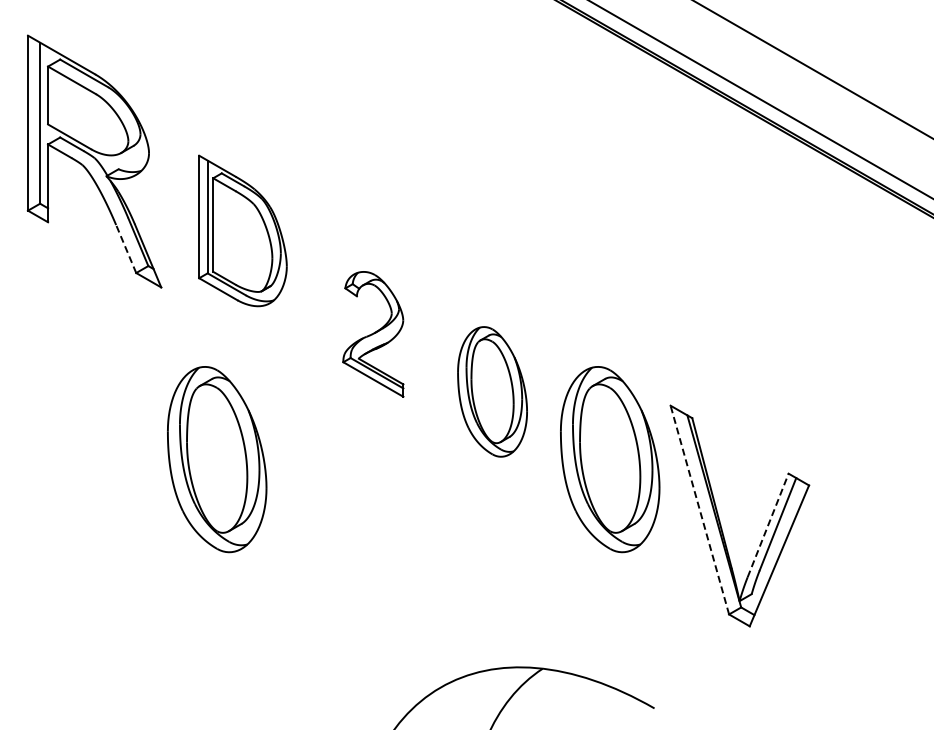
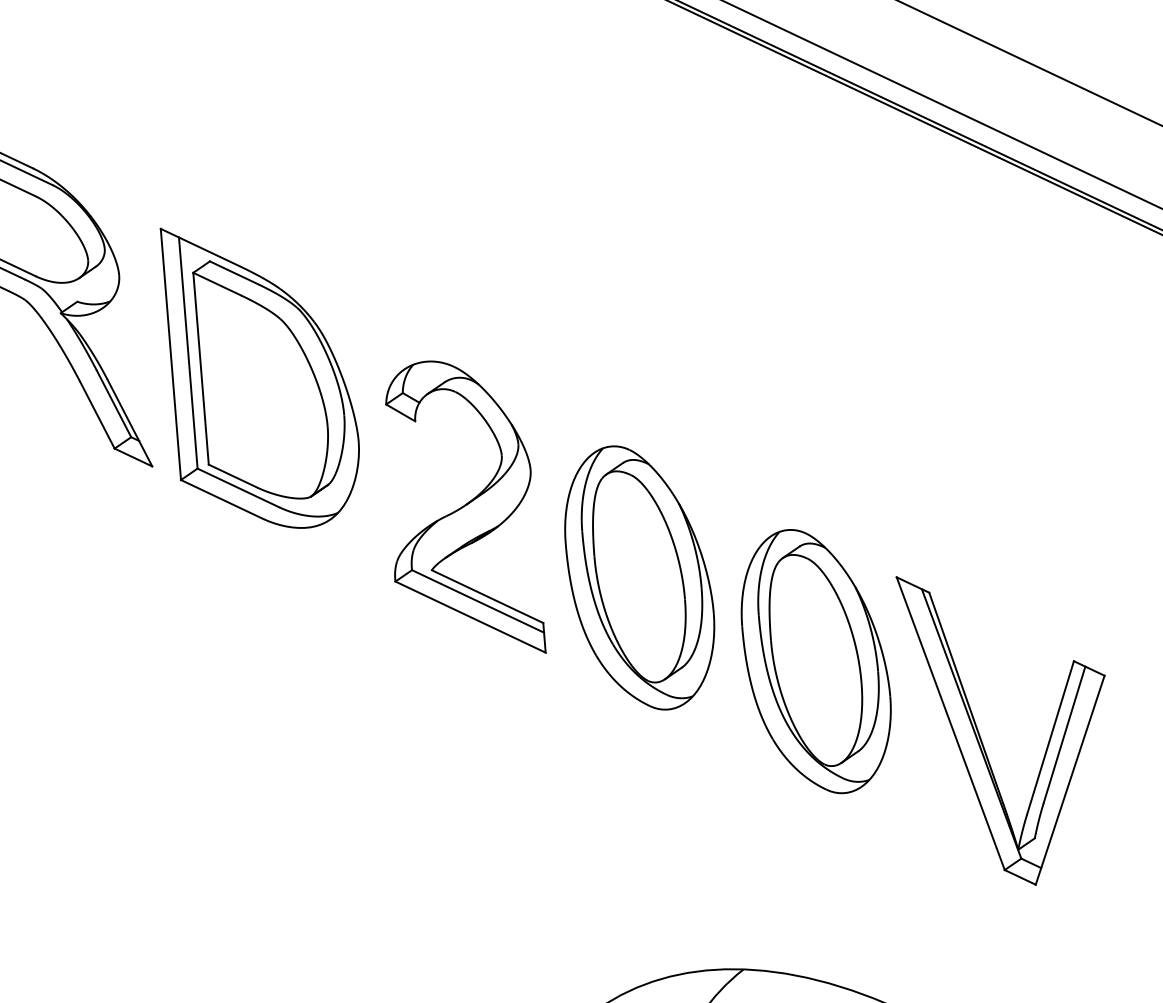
part: (242, 230) -> (262, 375), size x1.43
line: (126, 248) -> (97, 414), dashed -> solid
part: (373, 334) -> (462, 509), size x1.67
part: (492, 391) -> (639, 577), size x1.43
part: (217, 459) -> (252, 706), removed
line: (699, 509) -> (950, 722), dashed -> solid
line: (768, 525) -> (1051, 737), dashed -> solid

